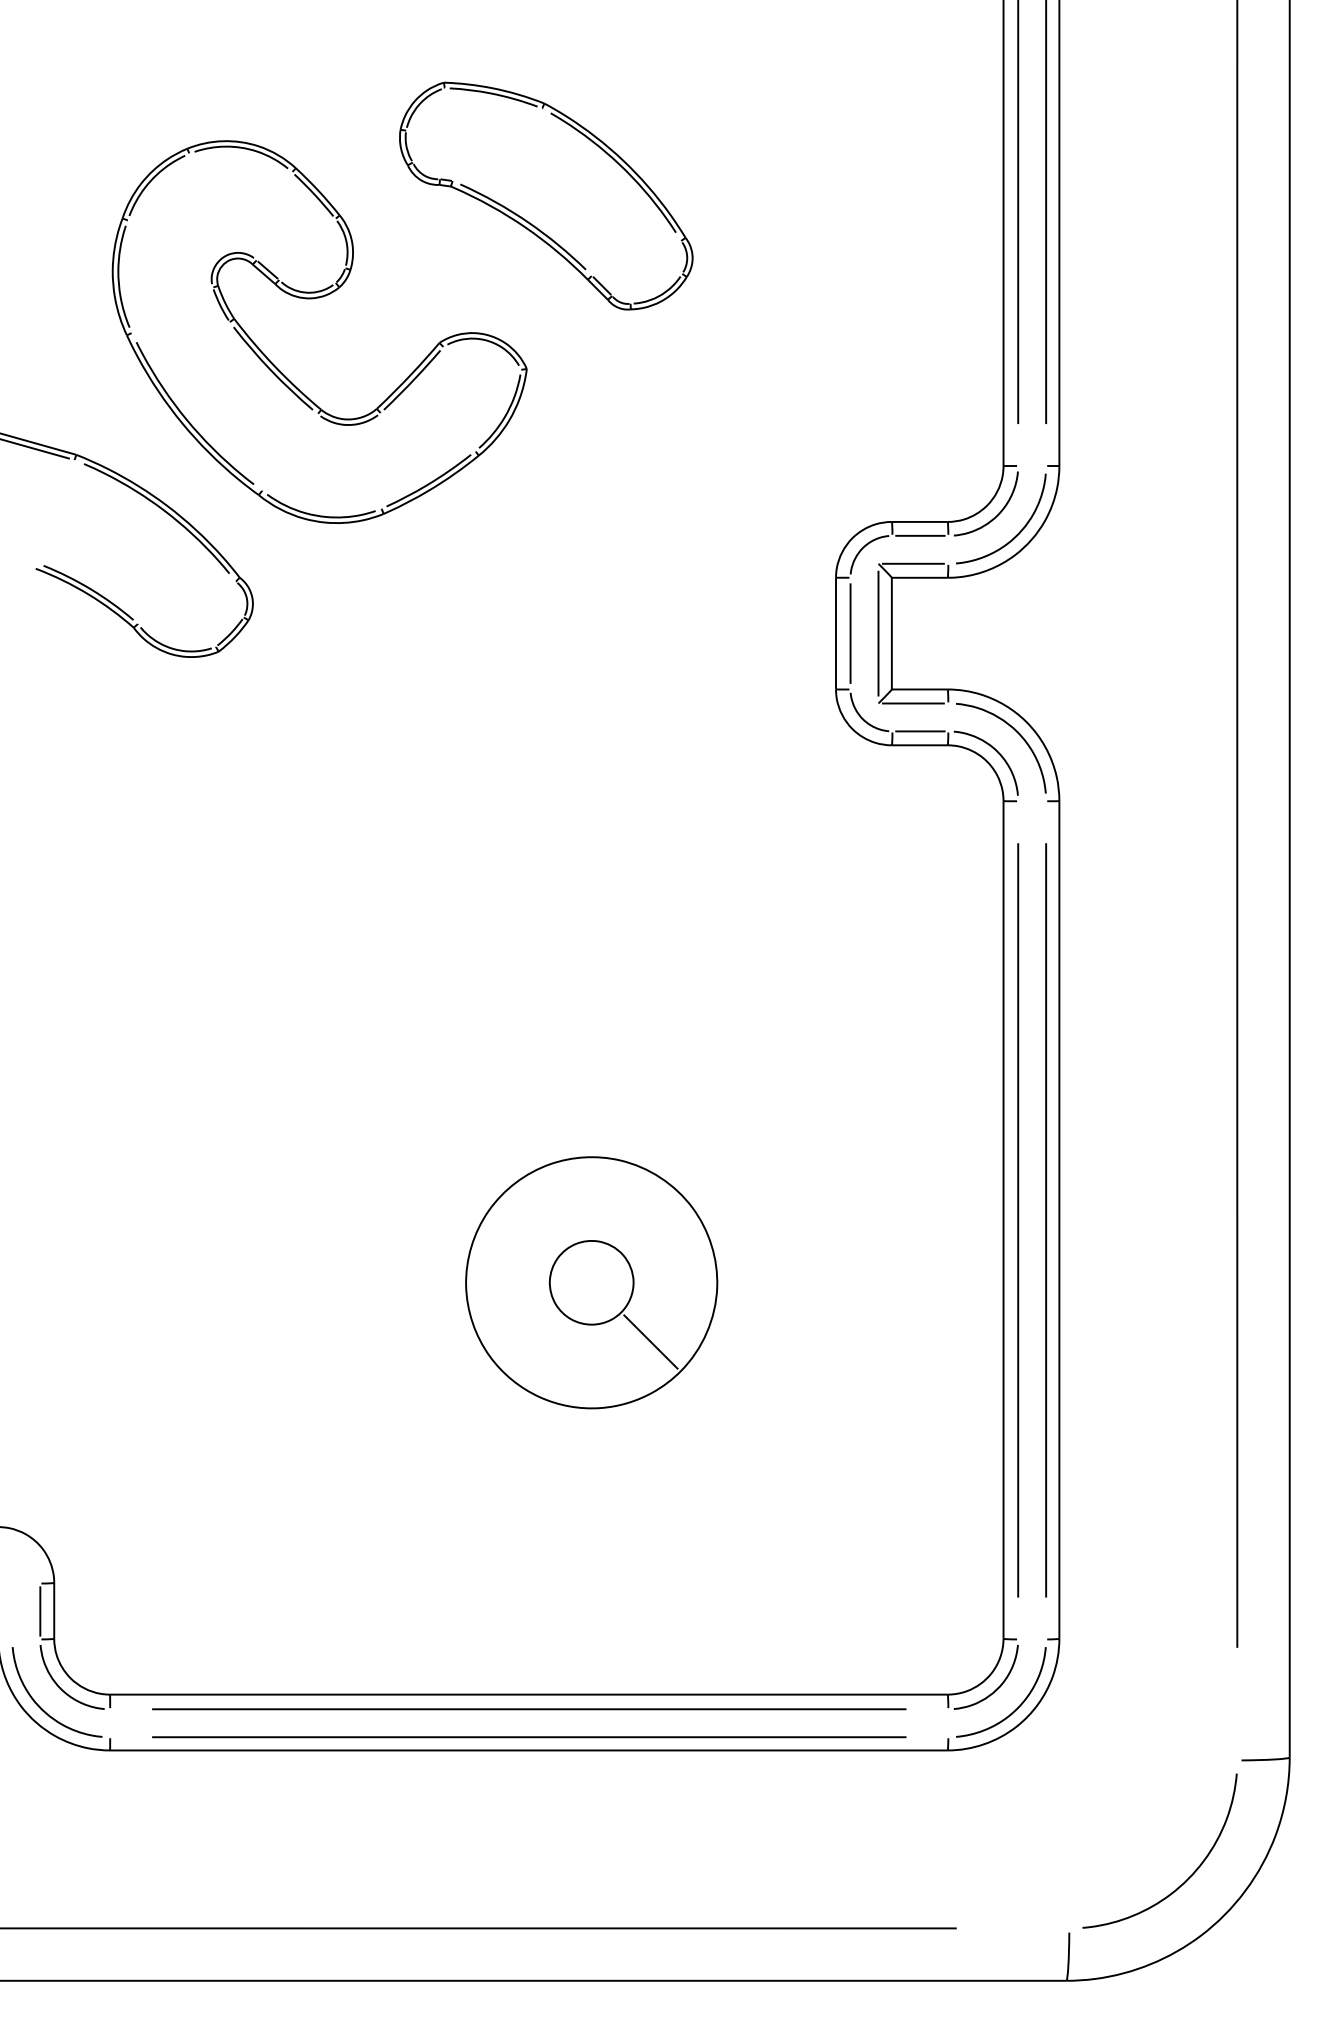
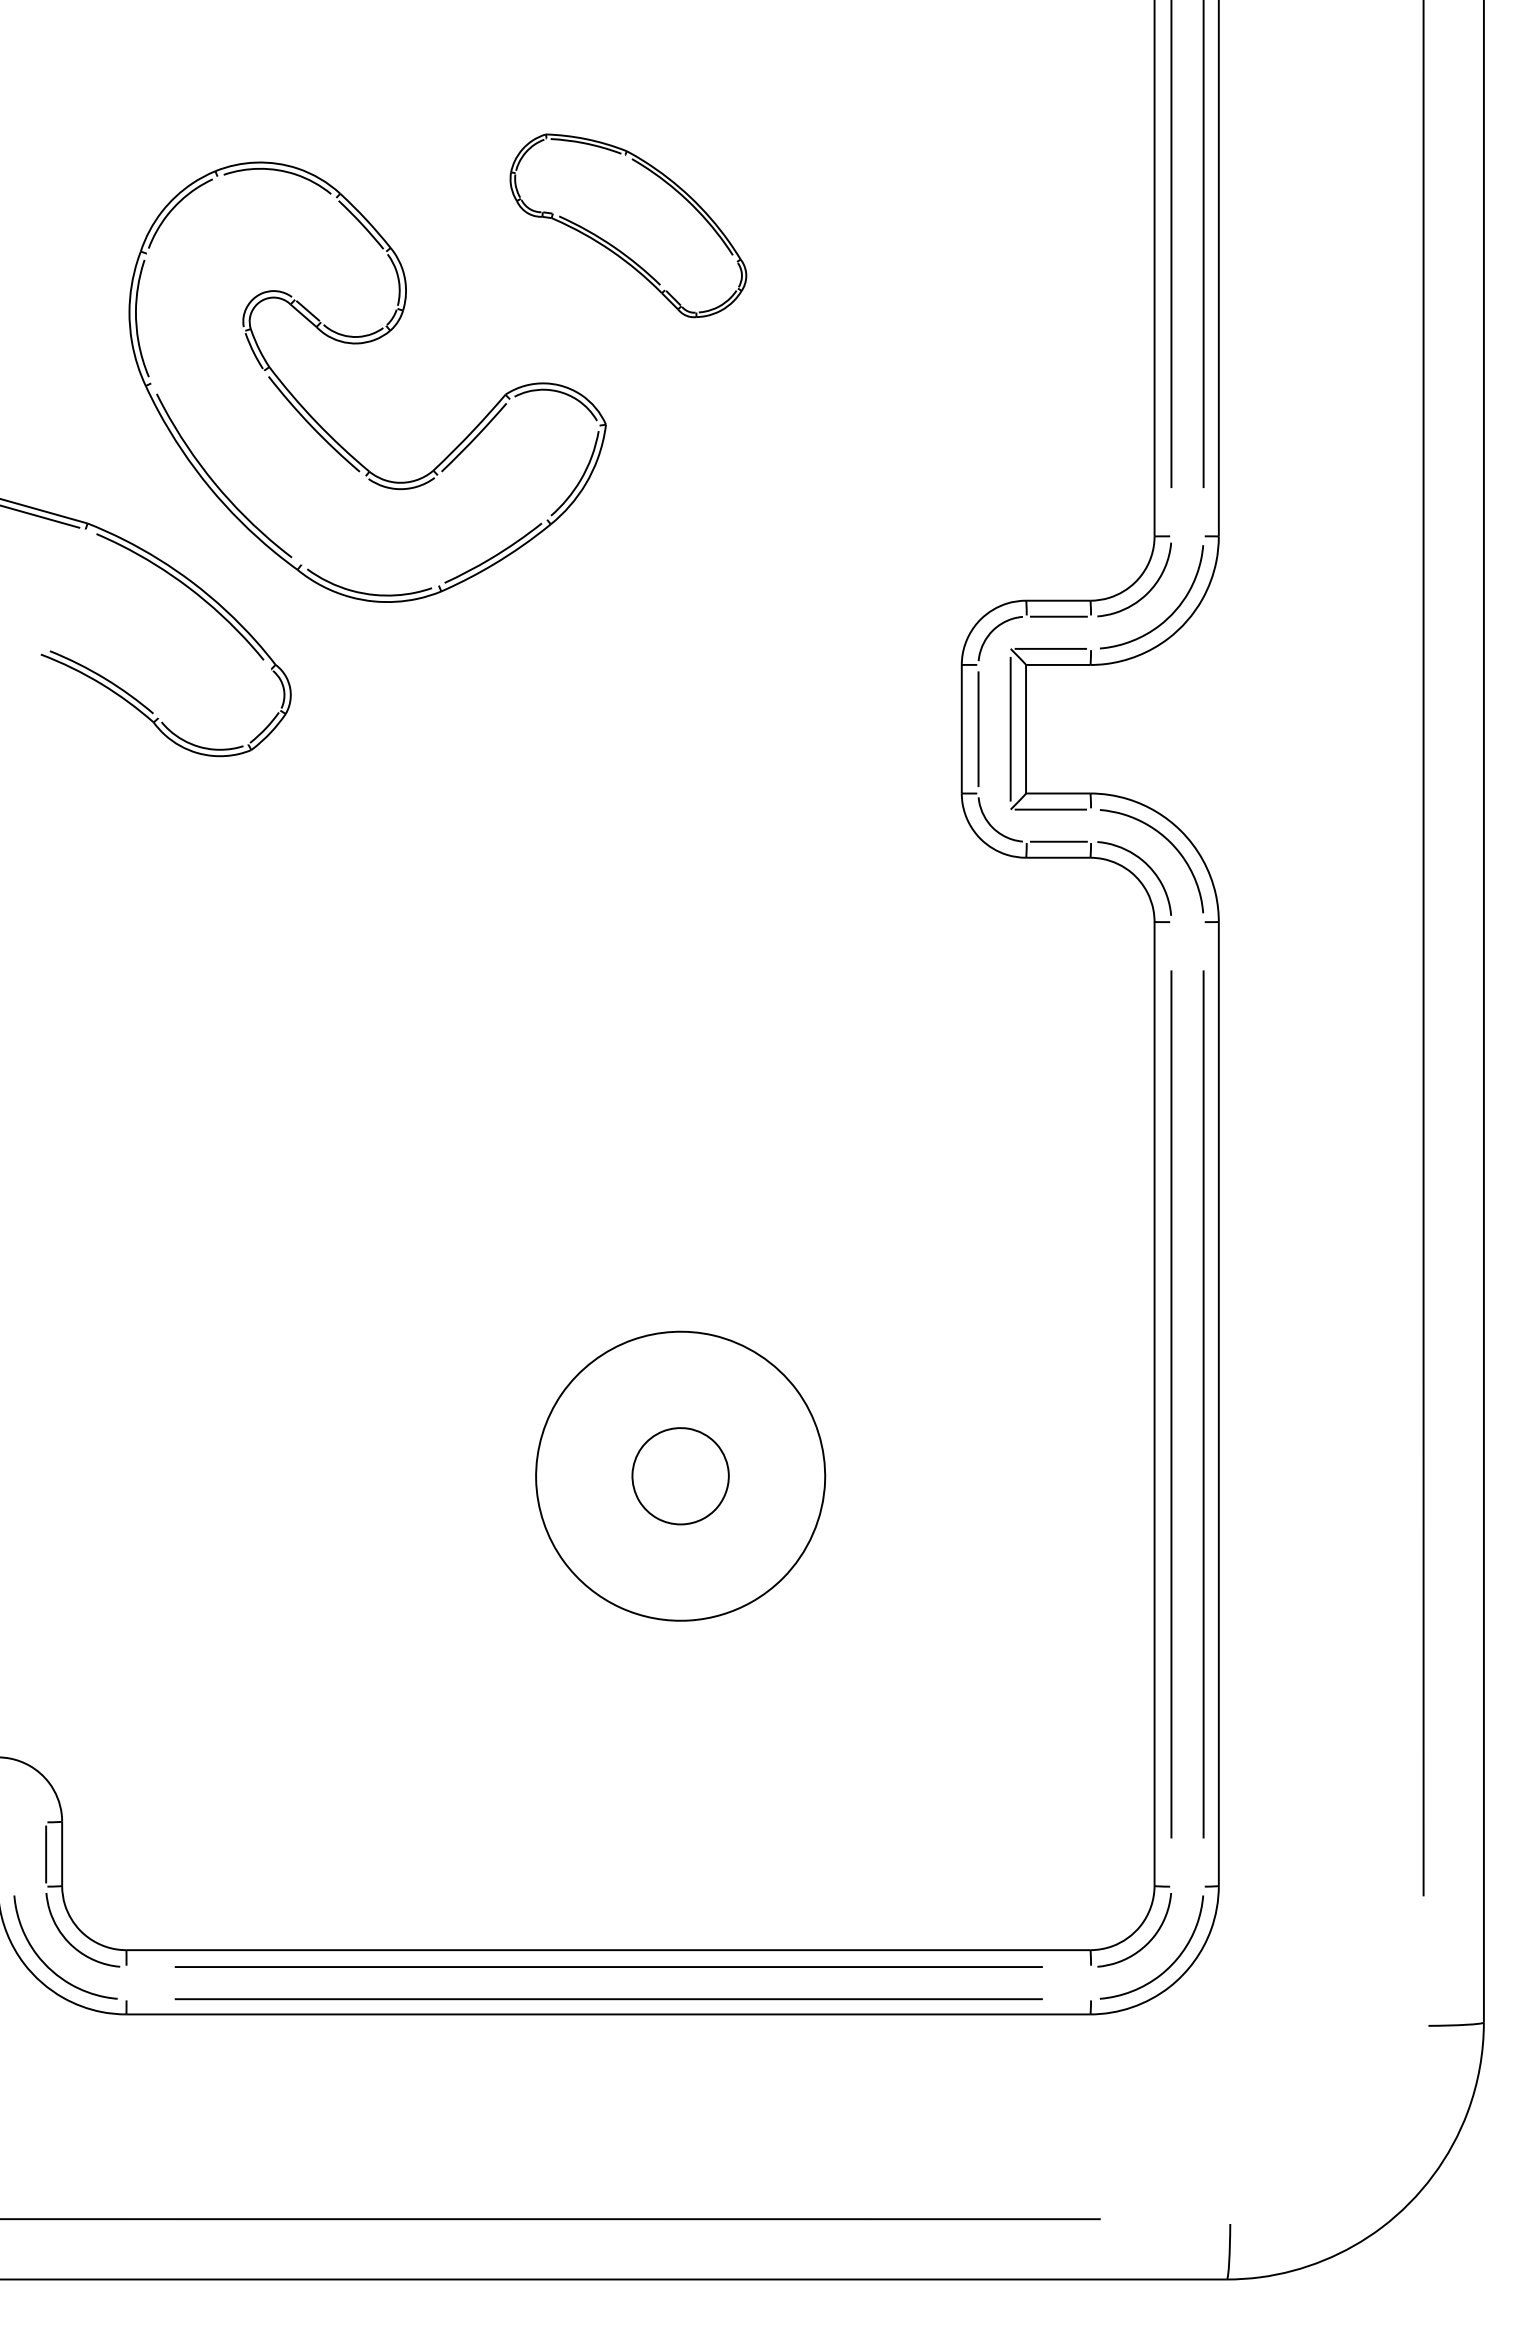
part: (546, 195) -> (628, 225), size x0.7
line: (650, 1342) -> (748, 1544), removed
curve: (1187, 1878) -> (1366, 2161), removed

